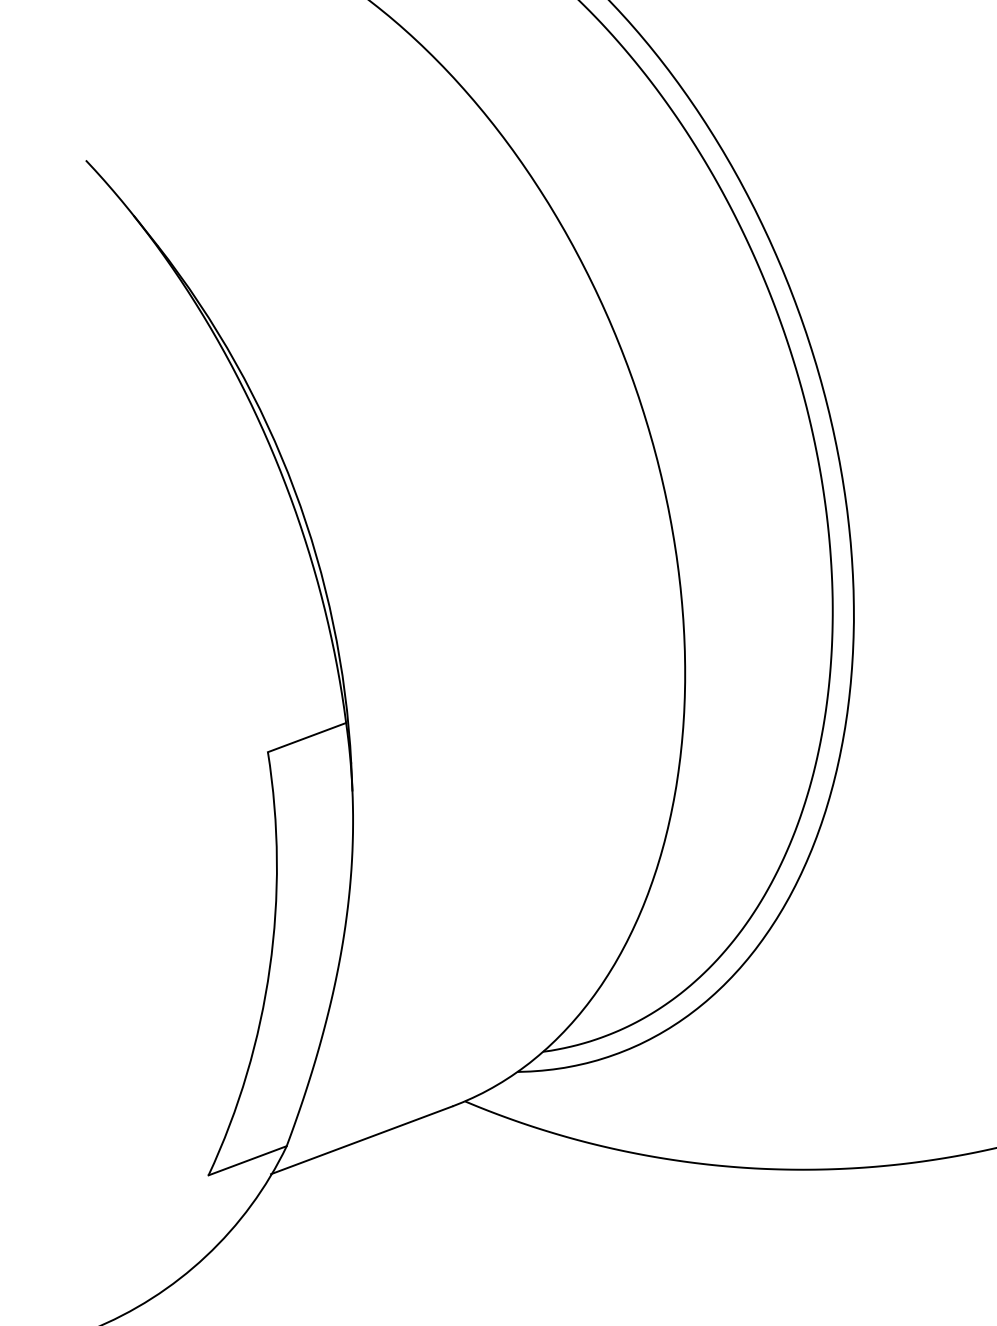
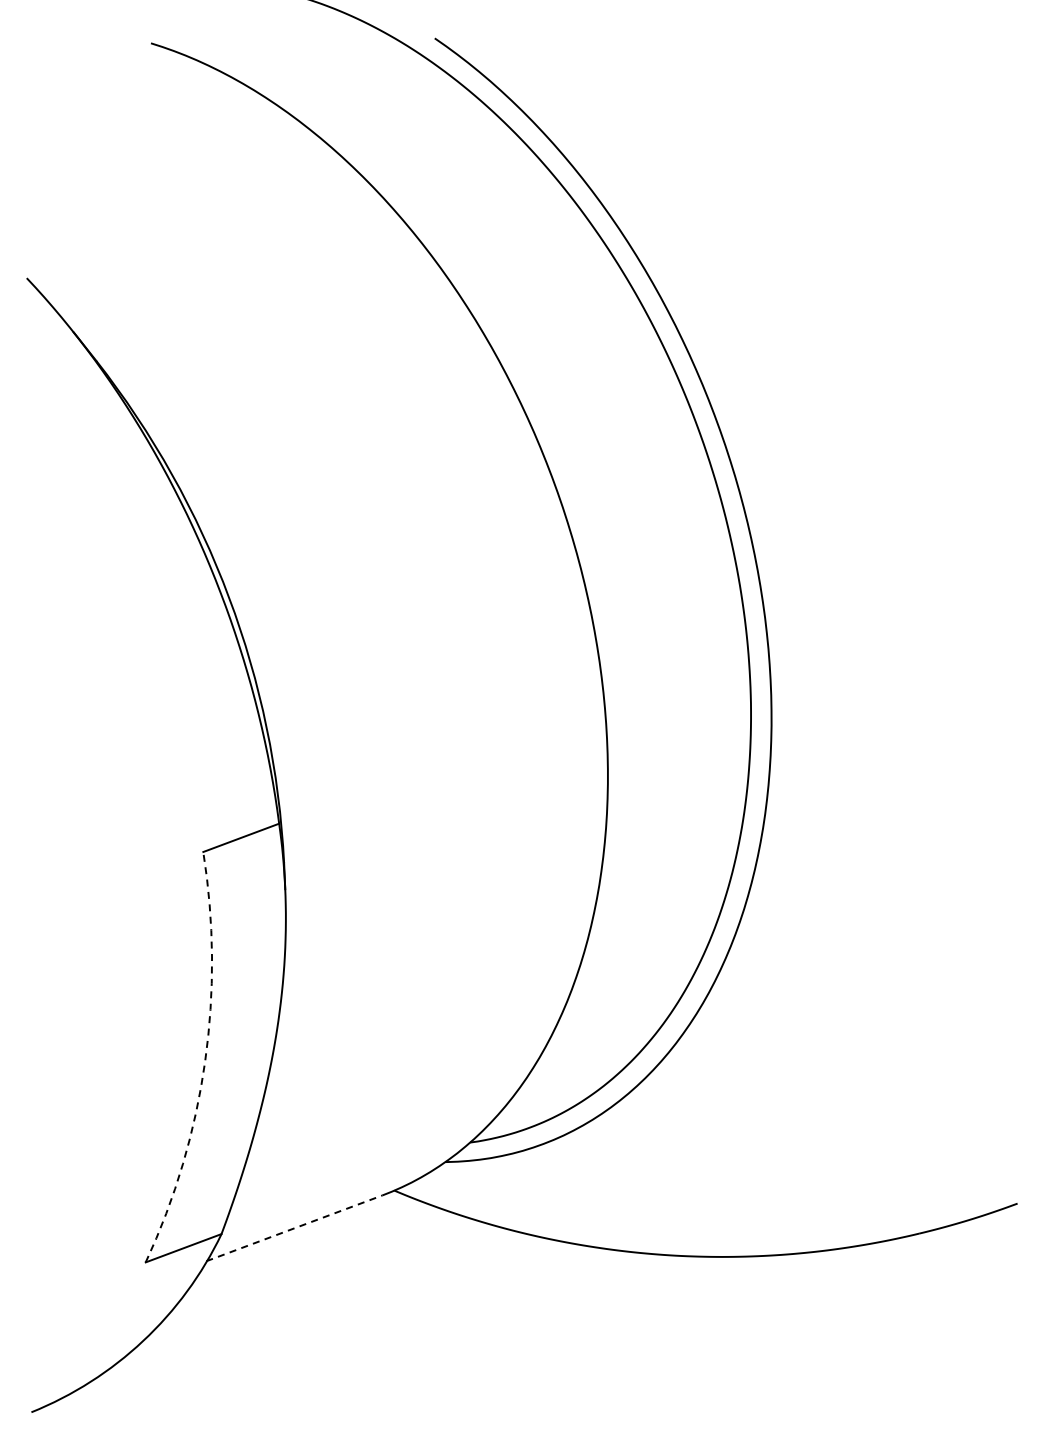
arc: (270, 968) -> (205, 1061), solid -> dashed
line: (361, 1140) -> (294, 1228), solid -> dashed

